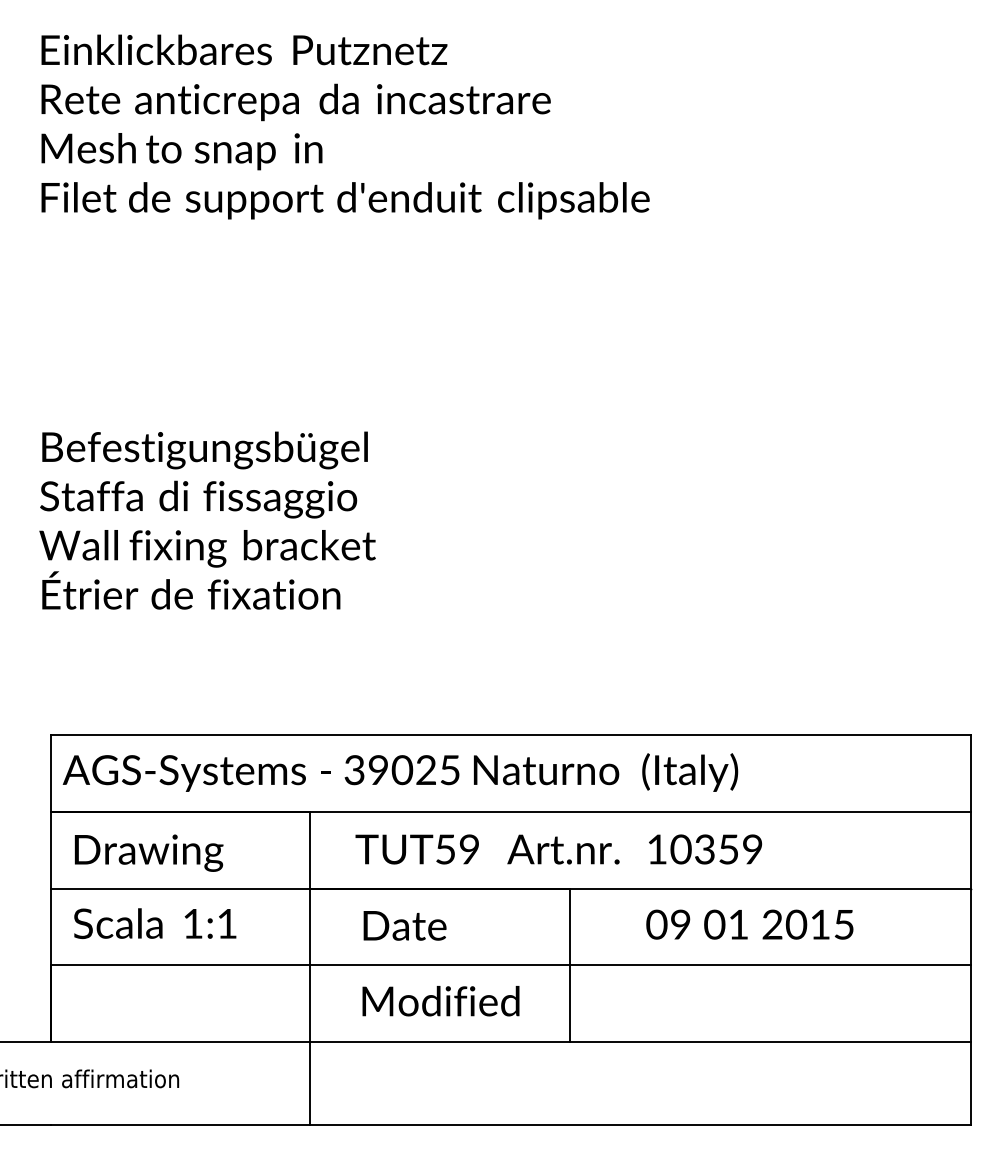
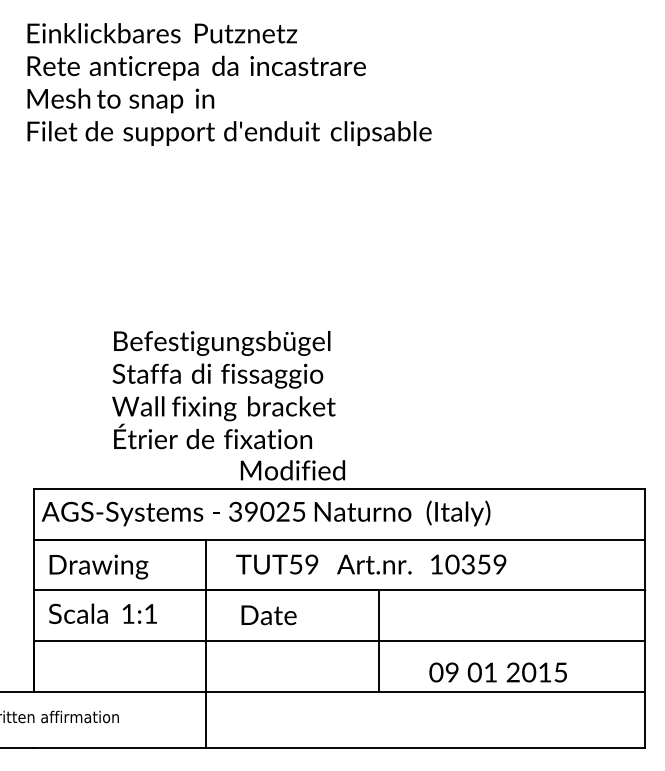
text: (207, 521) -> (223, 390), moved
text: (748, 924) -> (497, 672), moved
text: (440, 1001) -> (292, 470), moved

